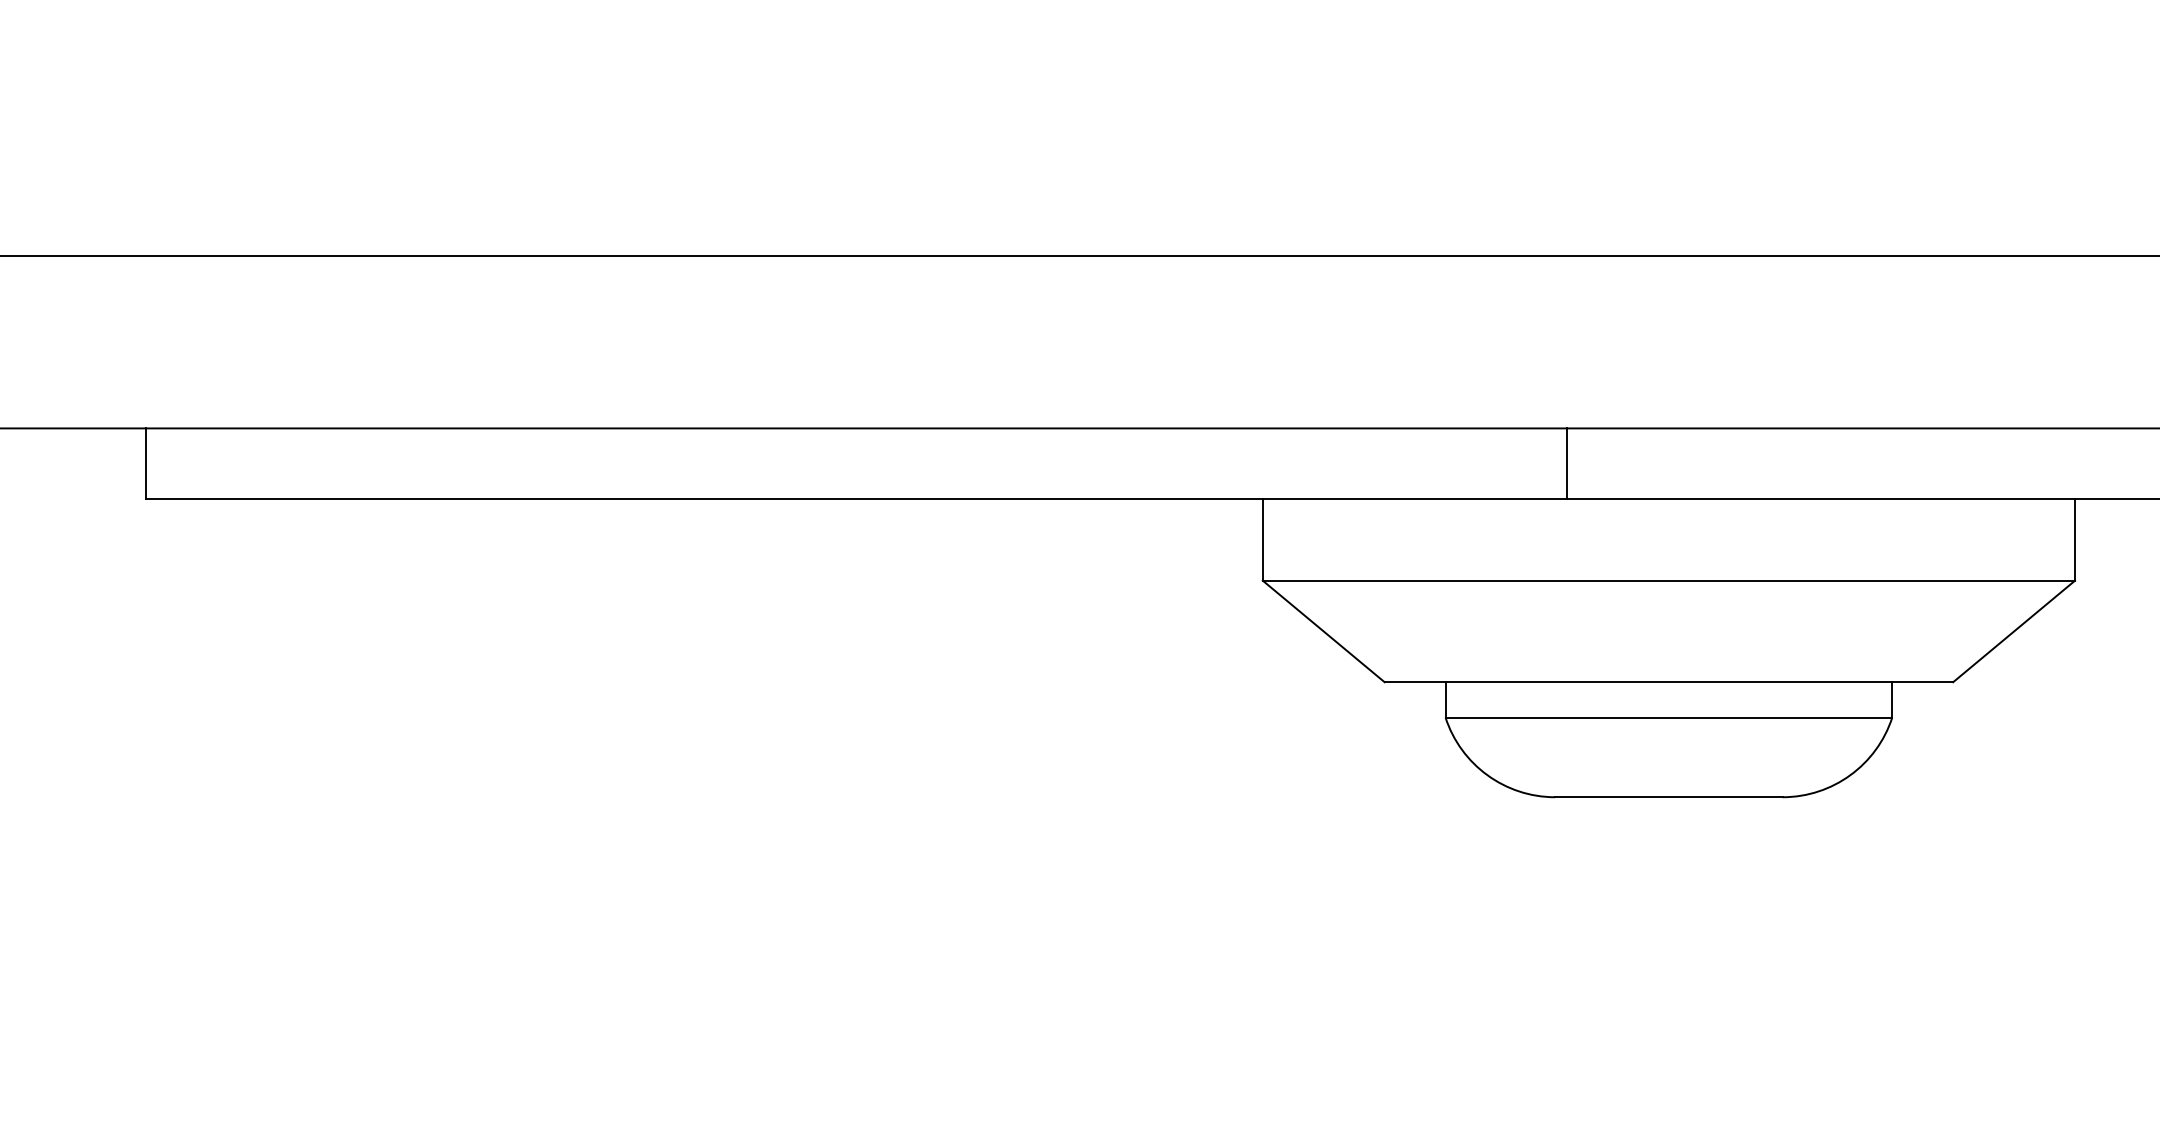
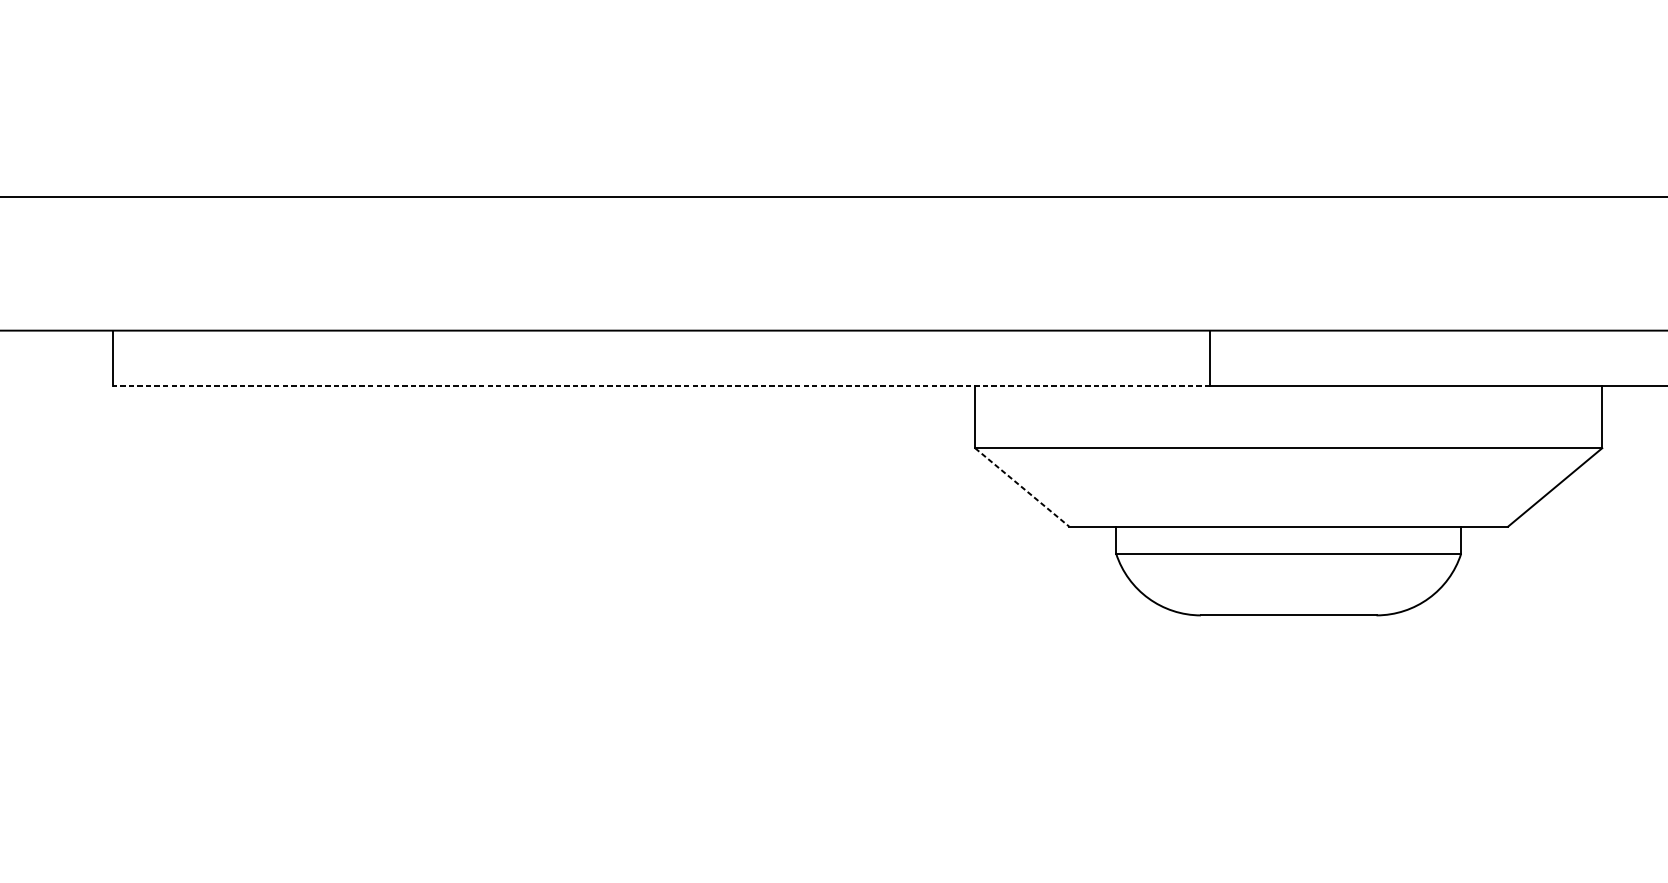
line: (856, 499) -> (661, 385), solid -> dashed
line: (1324, 631) -> (1022, 487), solid -> dashed

